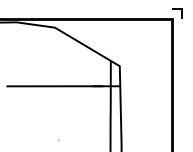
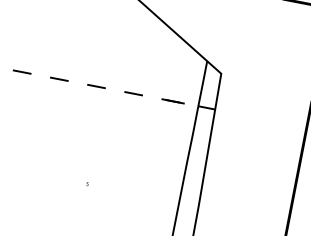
line: (59, 86) -> (107, 88), solid -> dashed

